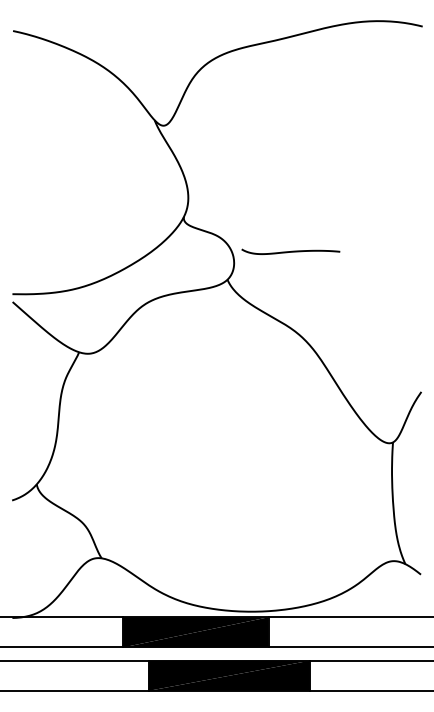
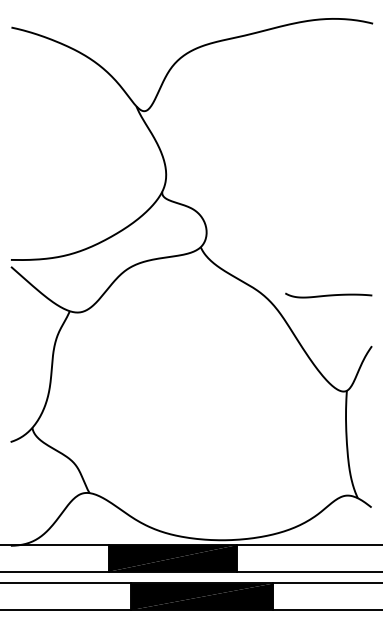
curve: (290, 251) -> (328, 295), moved

